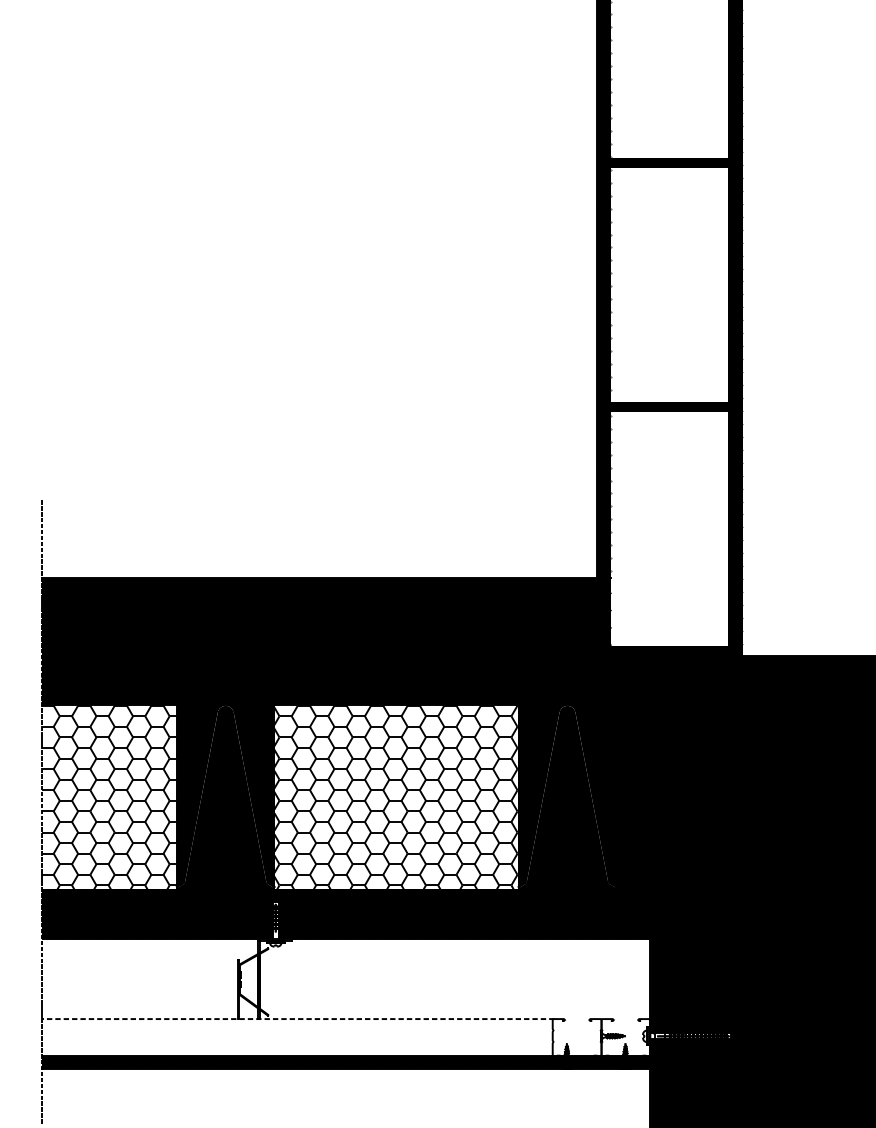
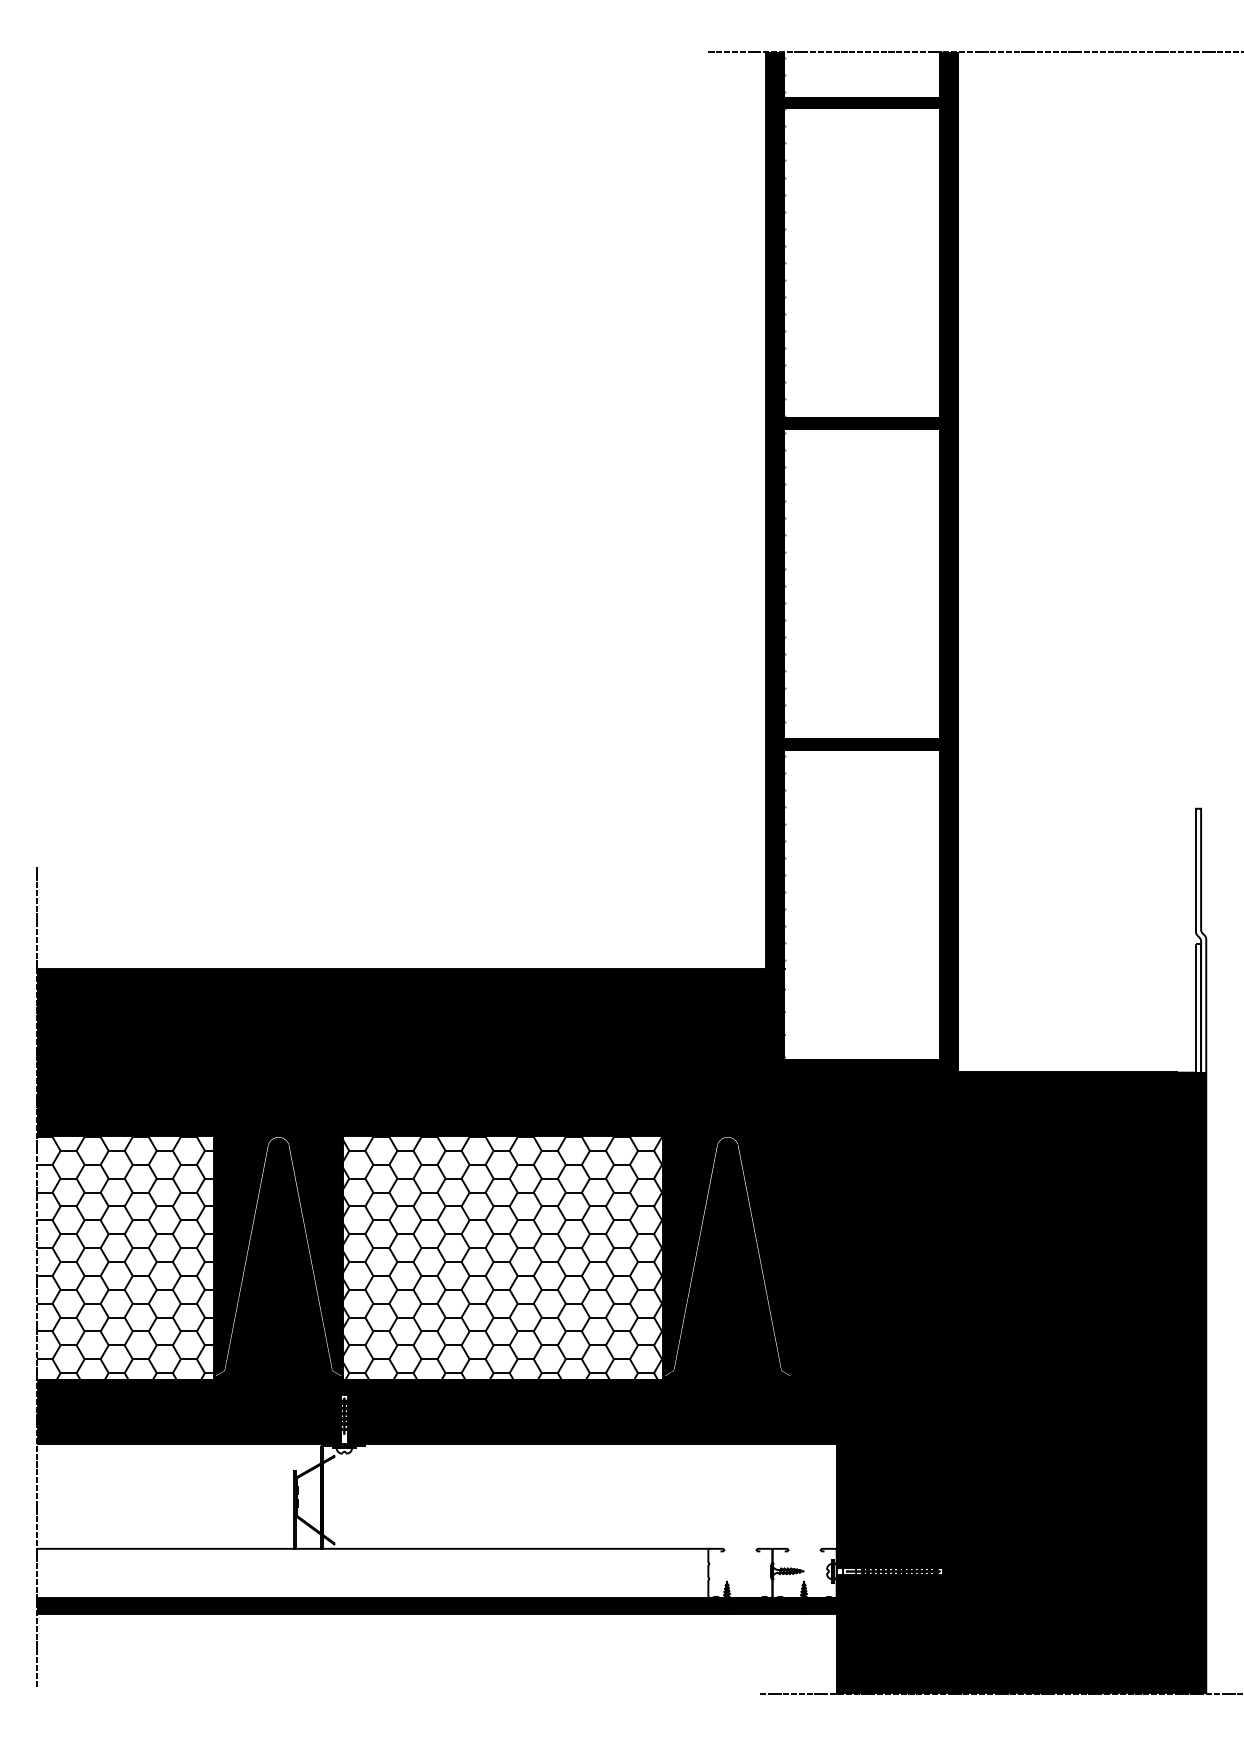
line: (297, 1018) -> (373, 1548), dashed -> solid

